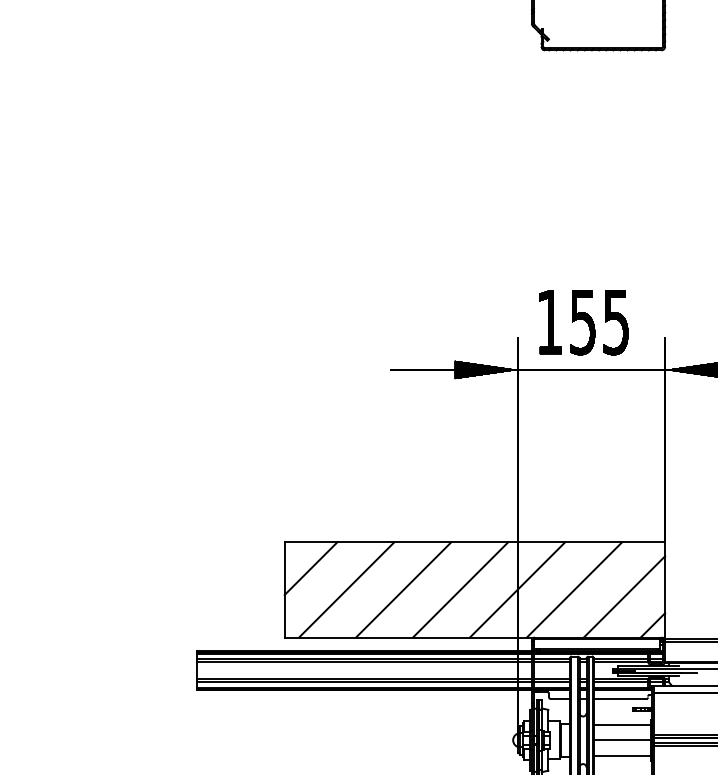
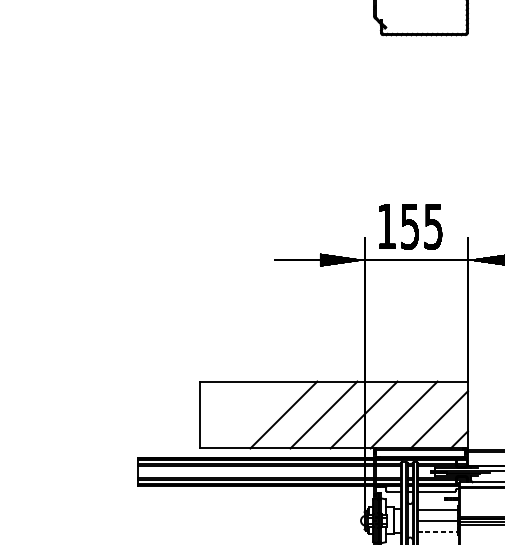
line: (310, 568) -> (218, 399), removed
line: (346, 589) -> (243, 414), removed
line: (622, 755) -> (437, 531), solid -> dashed

